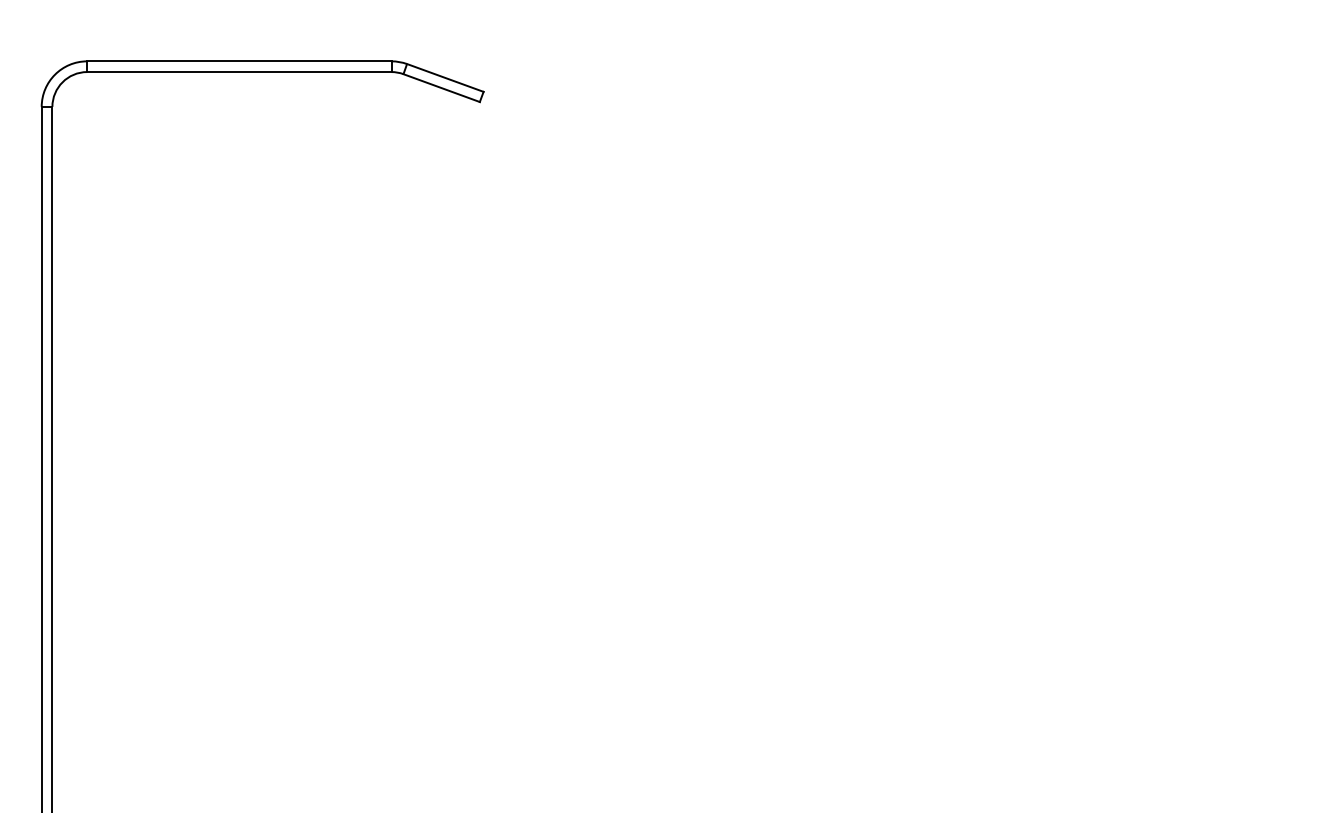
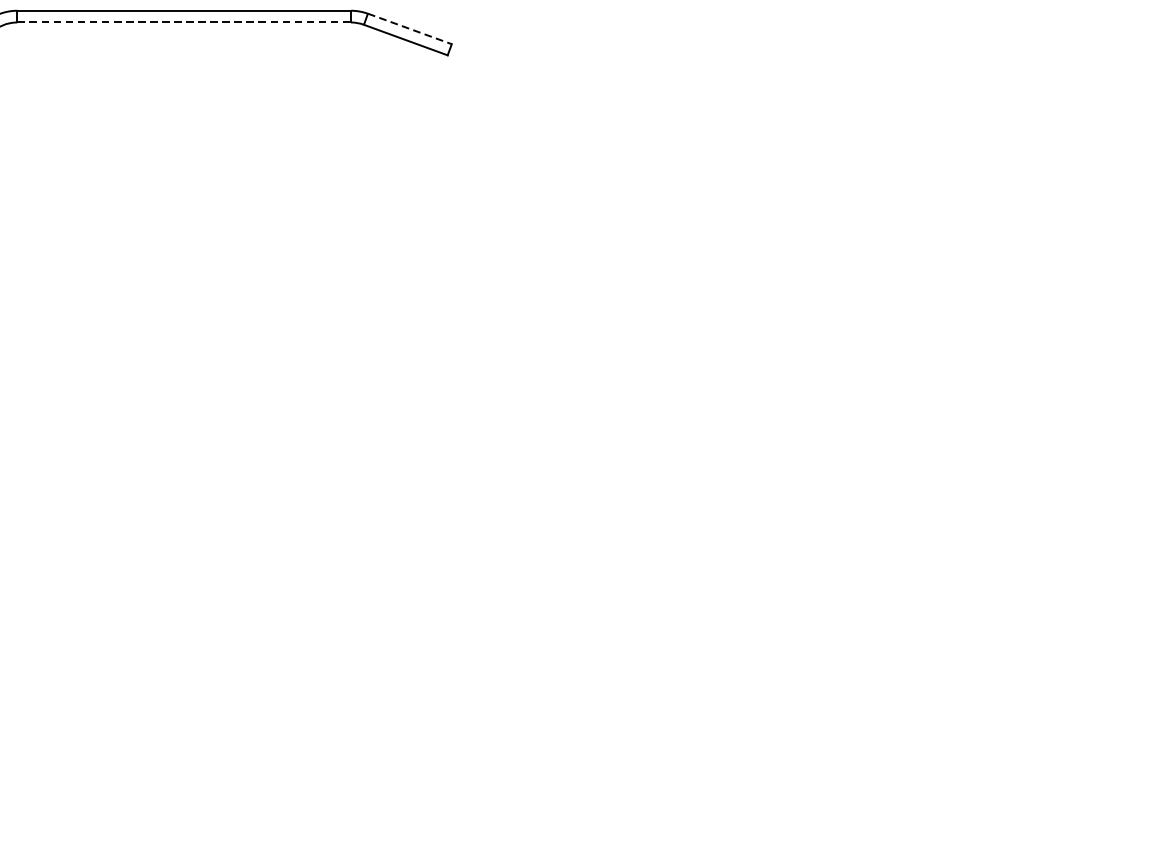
line: (239, 72) -> (184, 22), solid -> dashed
line: (445, 77) -> (410, 28), solid -> dashed

